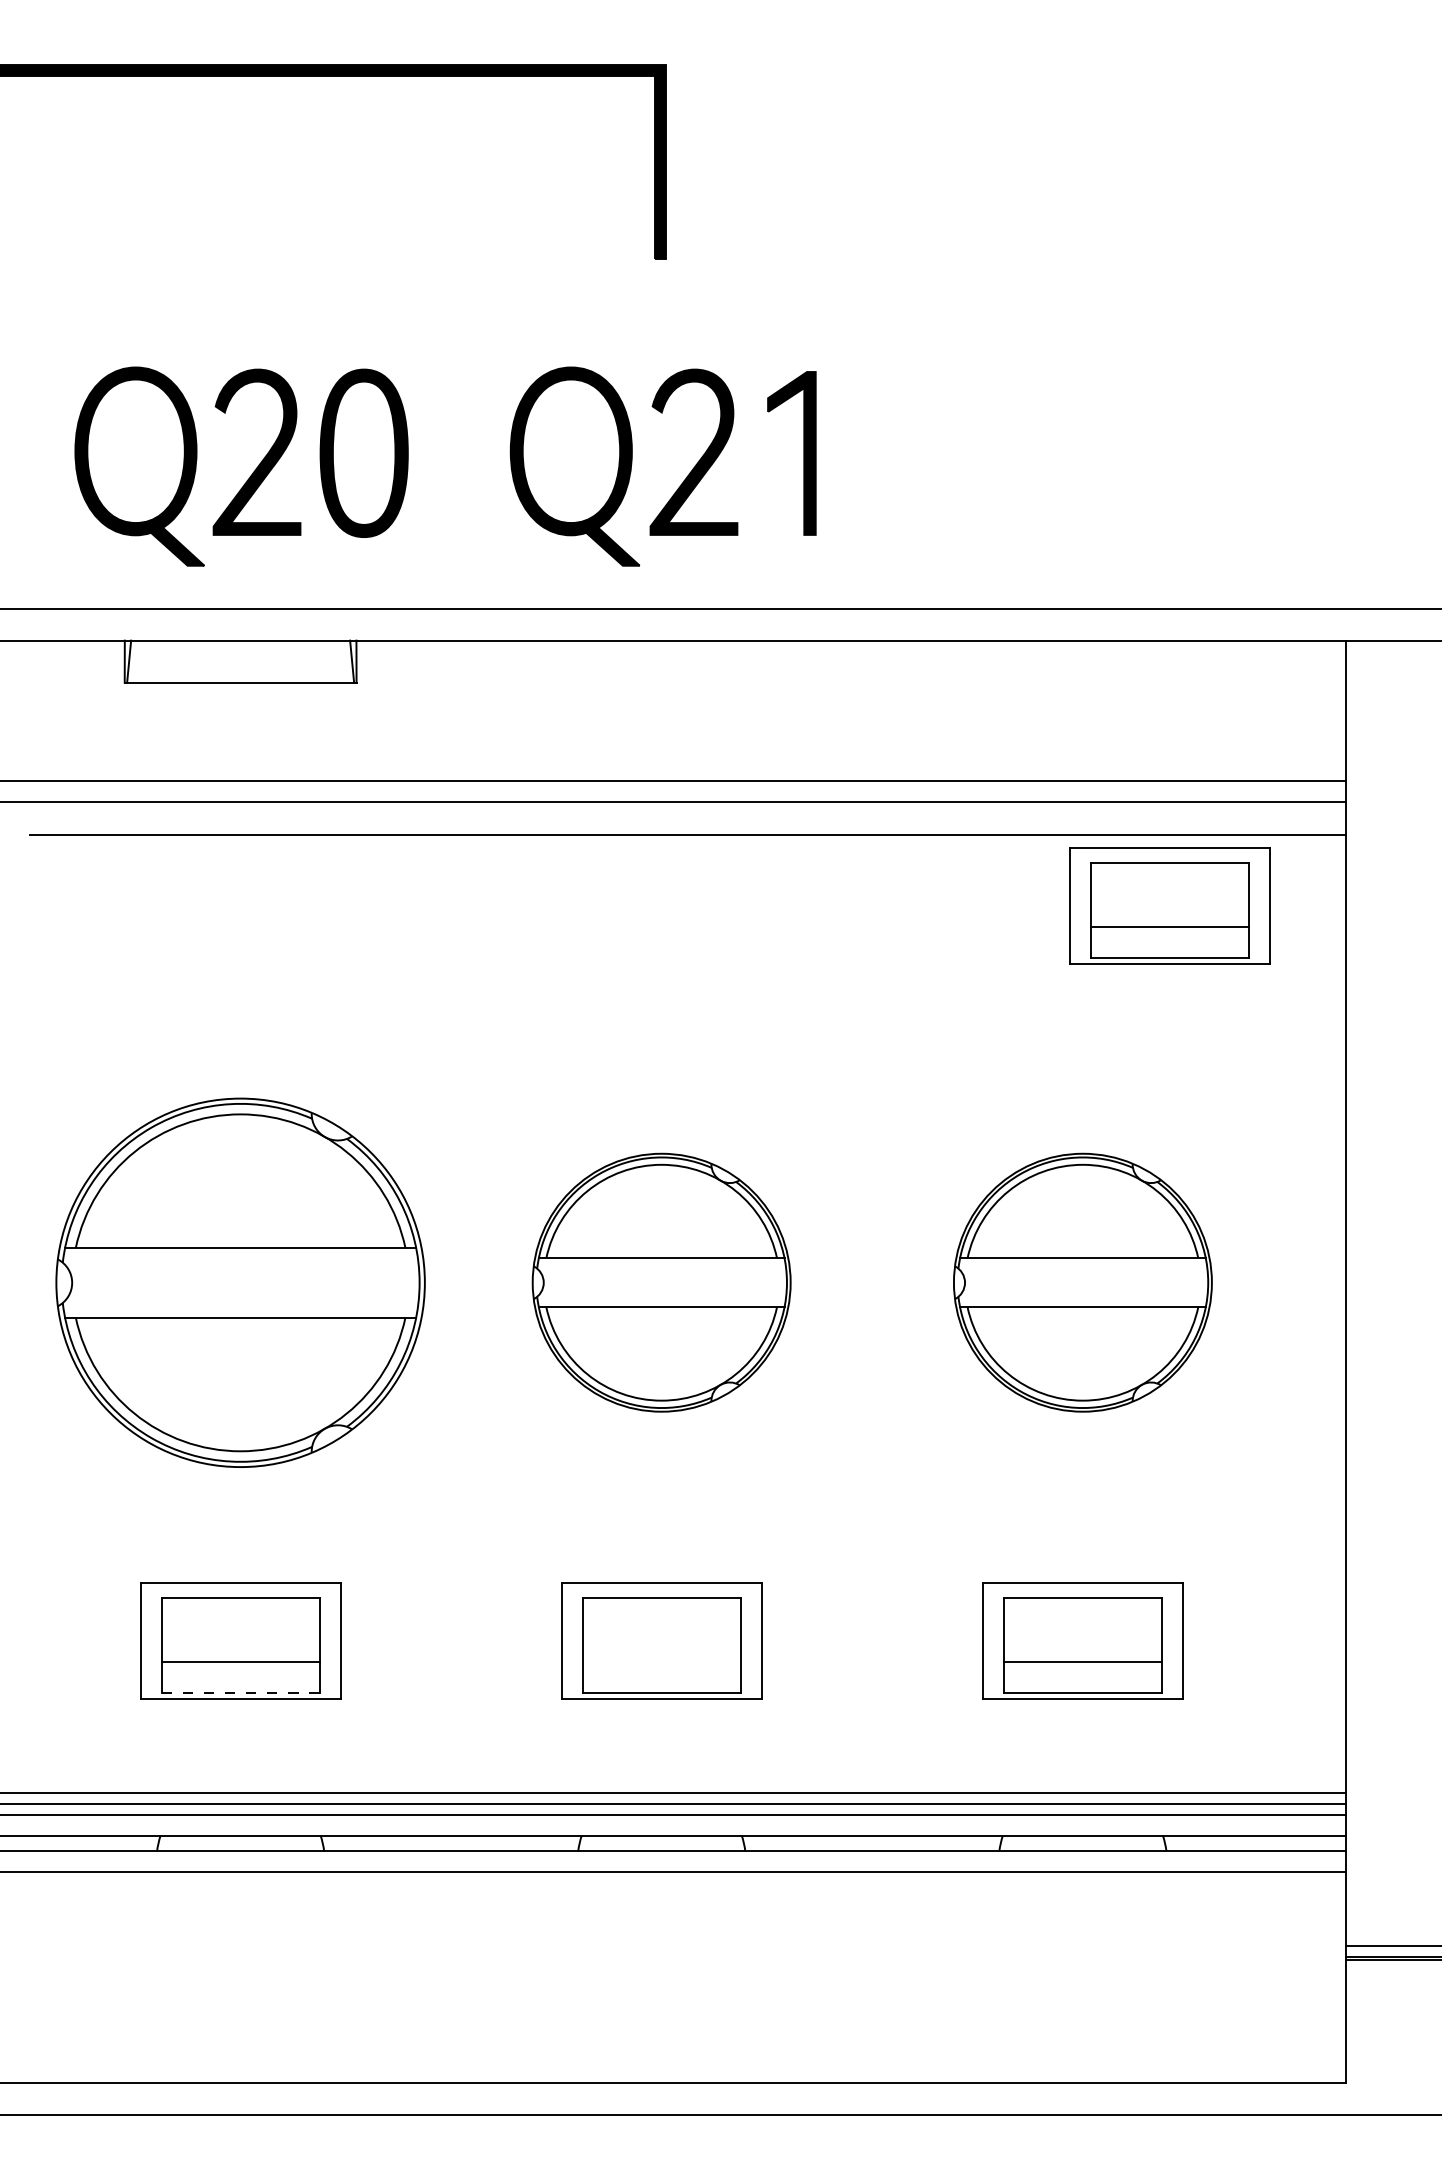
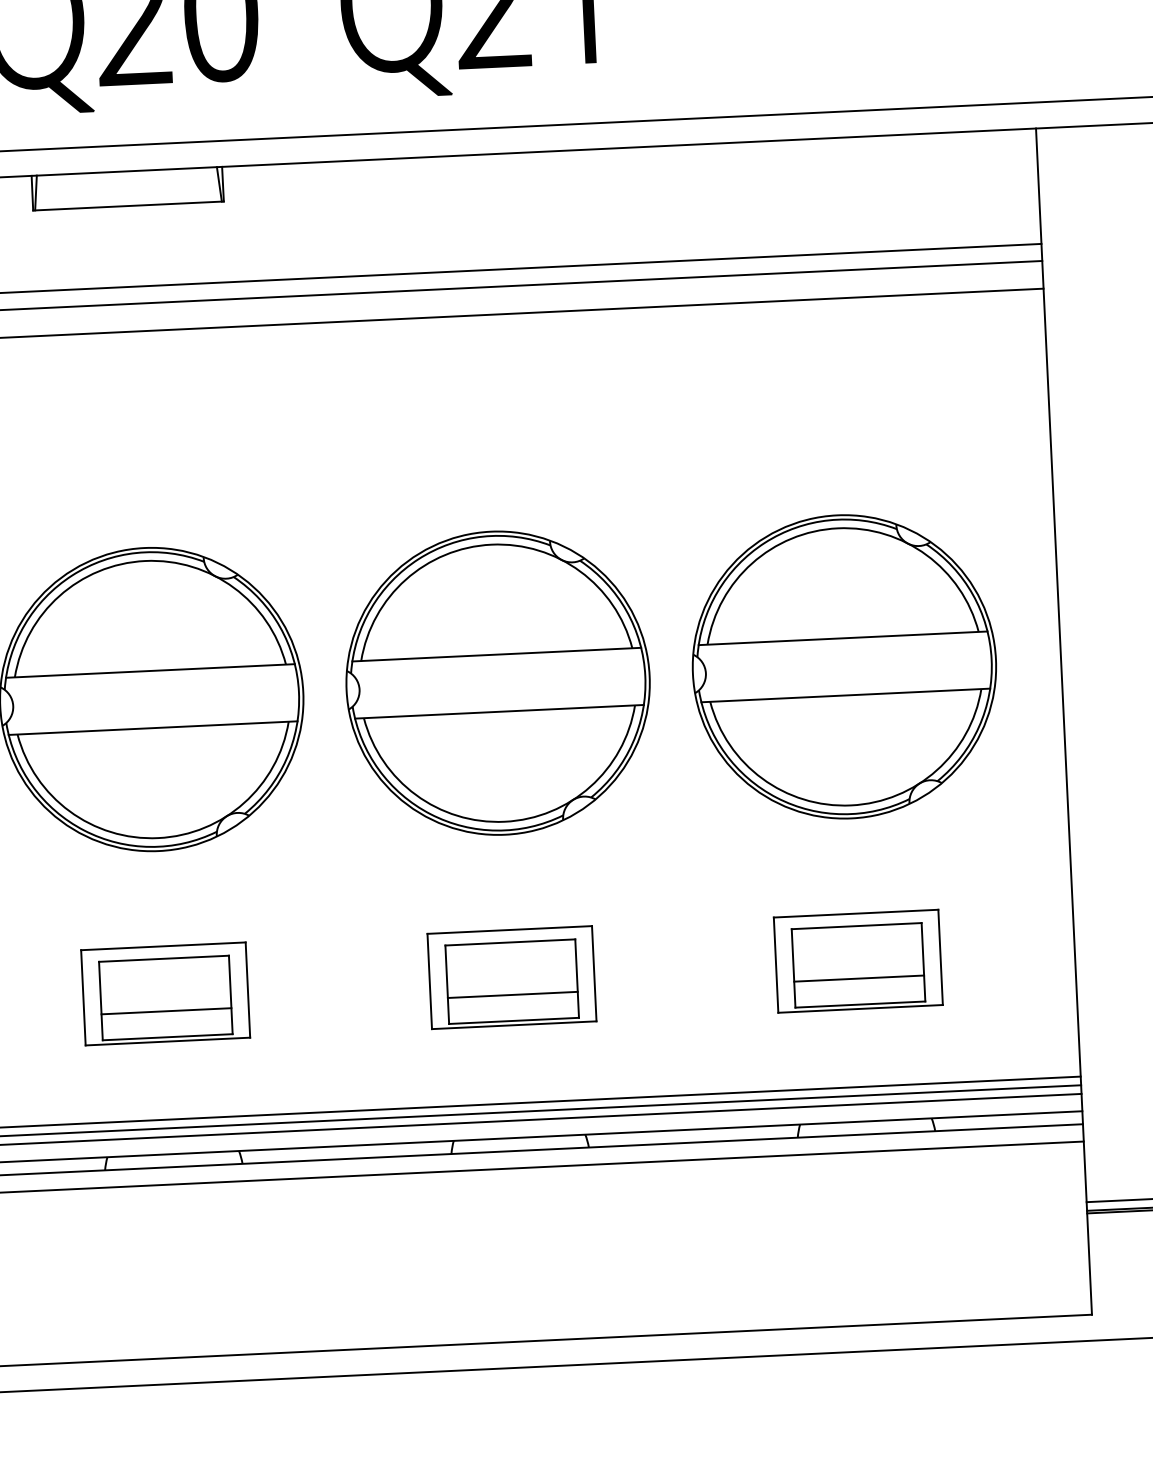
part: (1169, 905) -> (901, 353), removed
part: (661, 1282) -> (497, 682), size x1.43
part: (1082, 1282) -> (844, 666), size x1.43
line: (661, 1661) -> (512, 994), added
line: (240, 1693) -> (167, 1037), dashed -> solid

